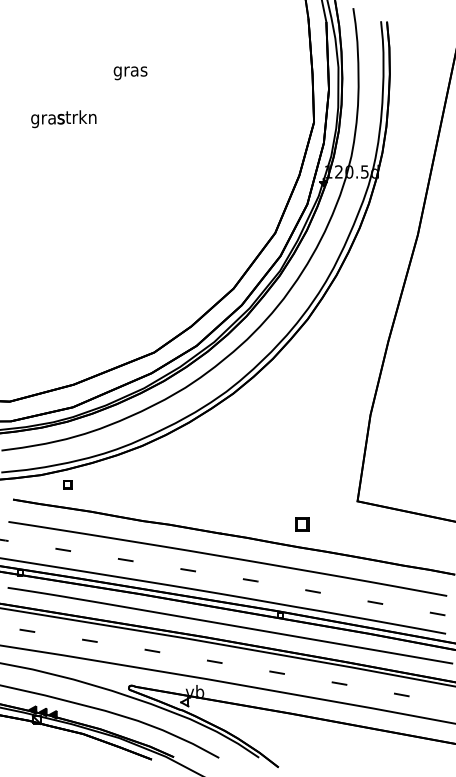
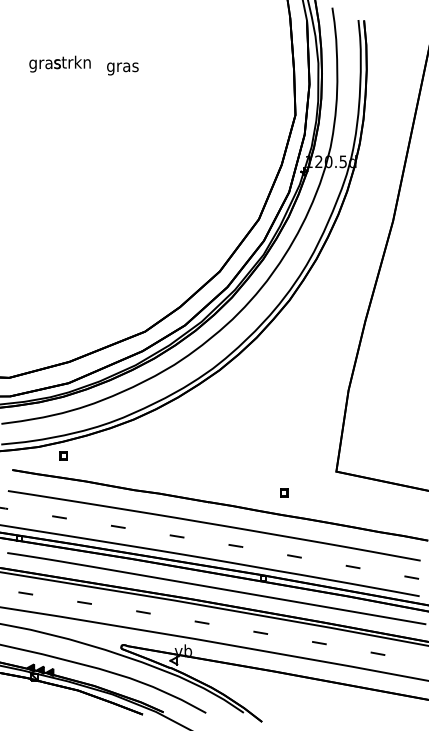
text: (63, 118) -> (59, 63), moved
part: (302, 523) -> (284, 492), size x0.62

